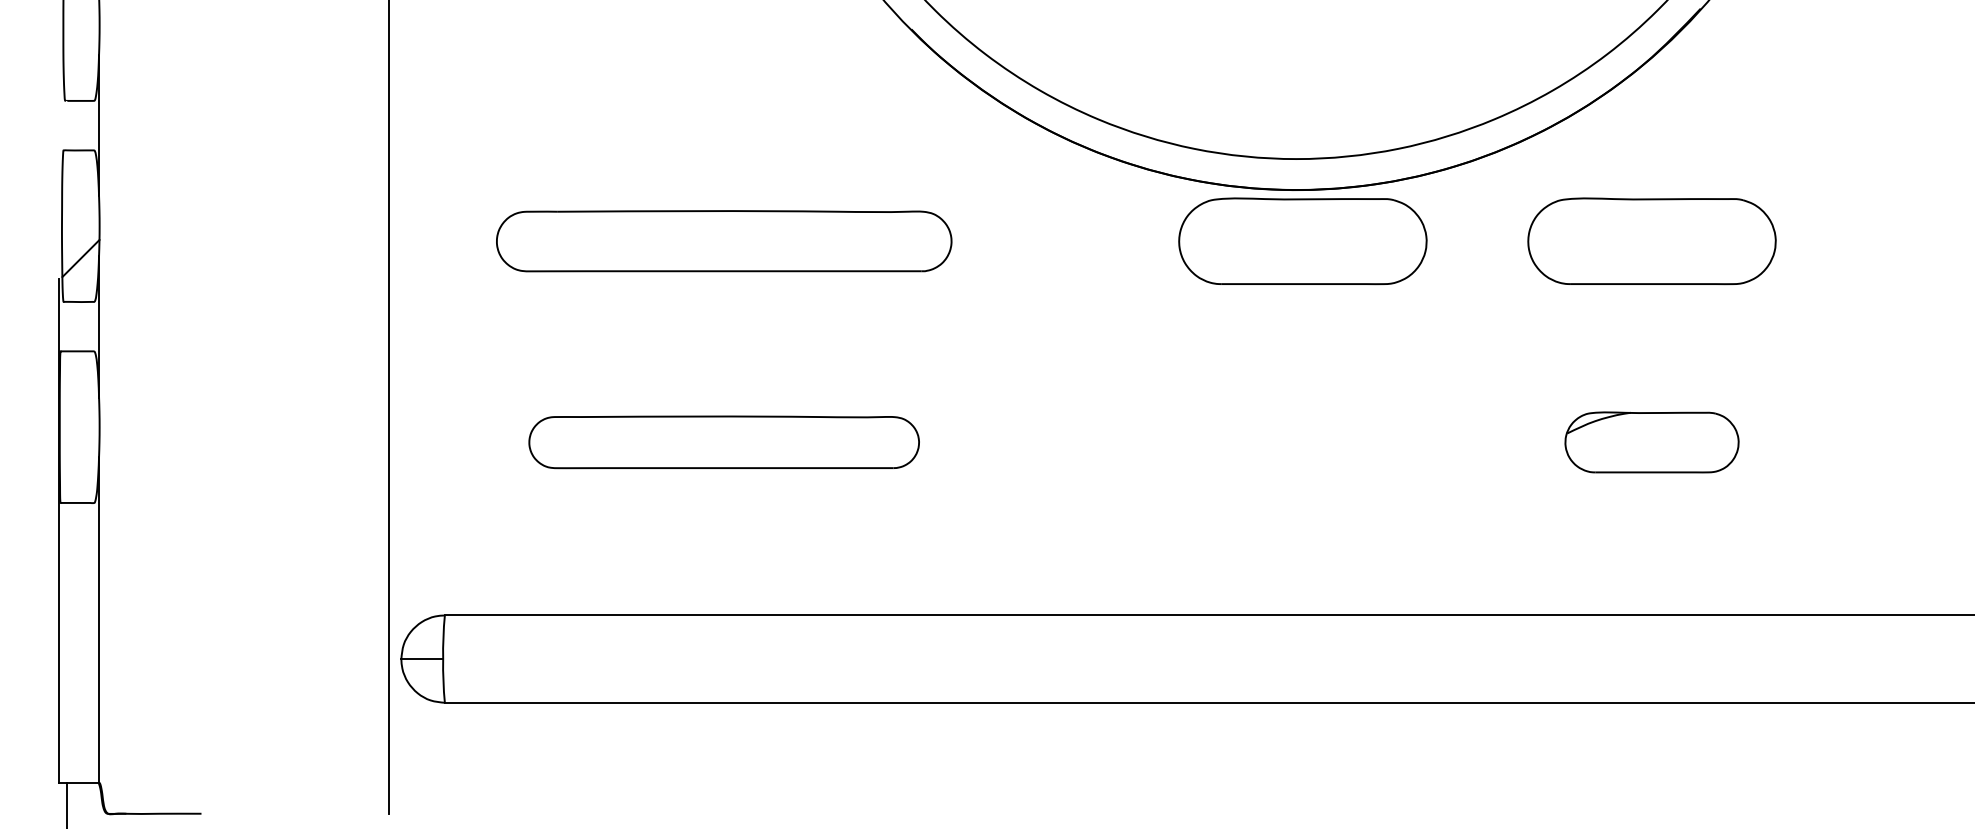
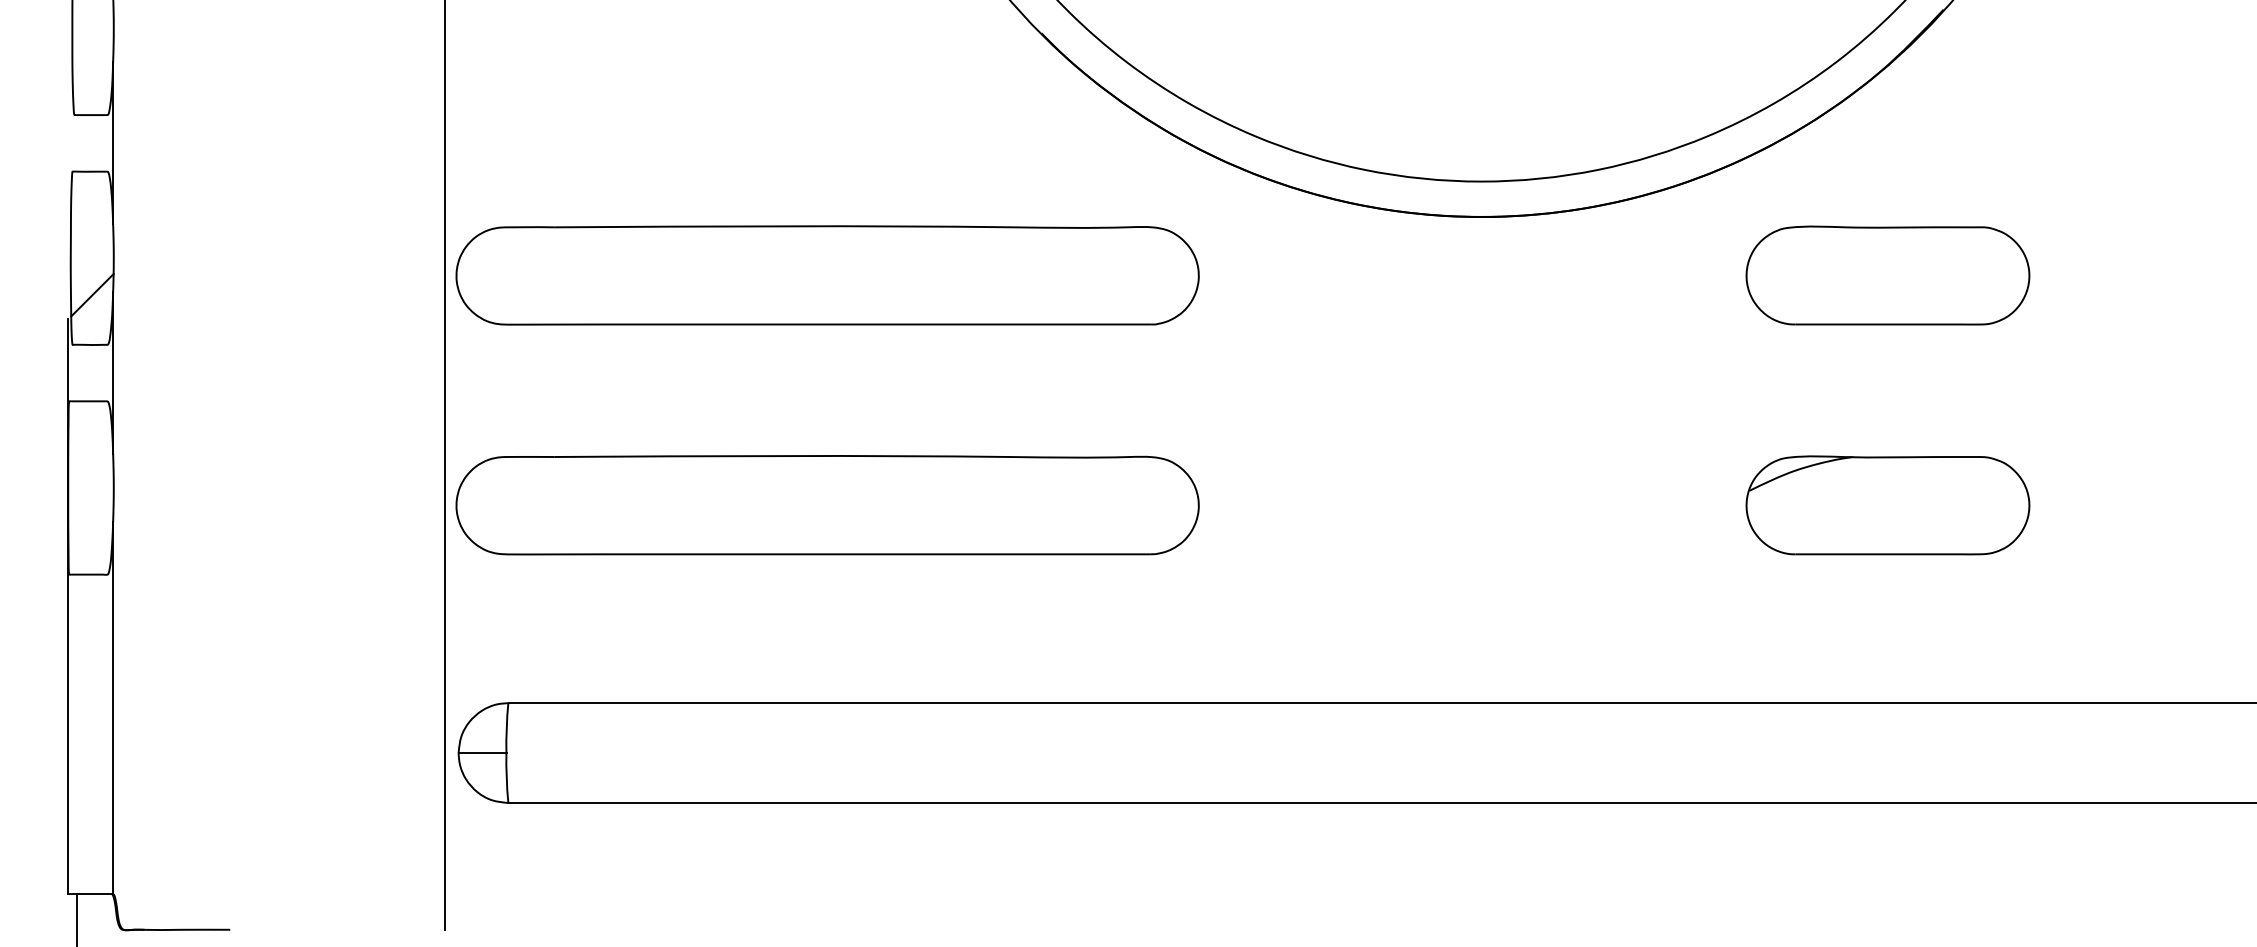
part: (724, 241) -> (827, 275), size x1.43
part: (1302, 241) -> (1488, 275), removed
part: (724, 442) -> (827, 505), size x1.67
part: (1651, 442) -> (1887, 505), size x1.43

